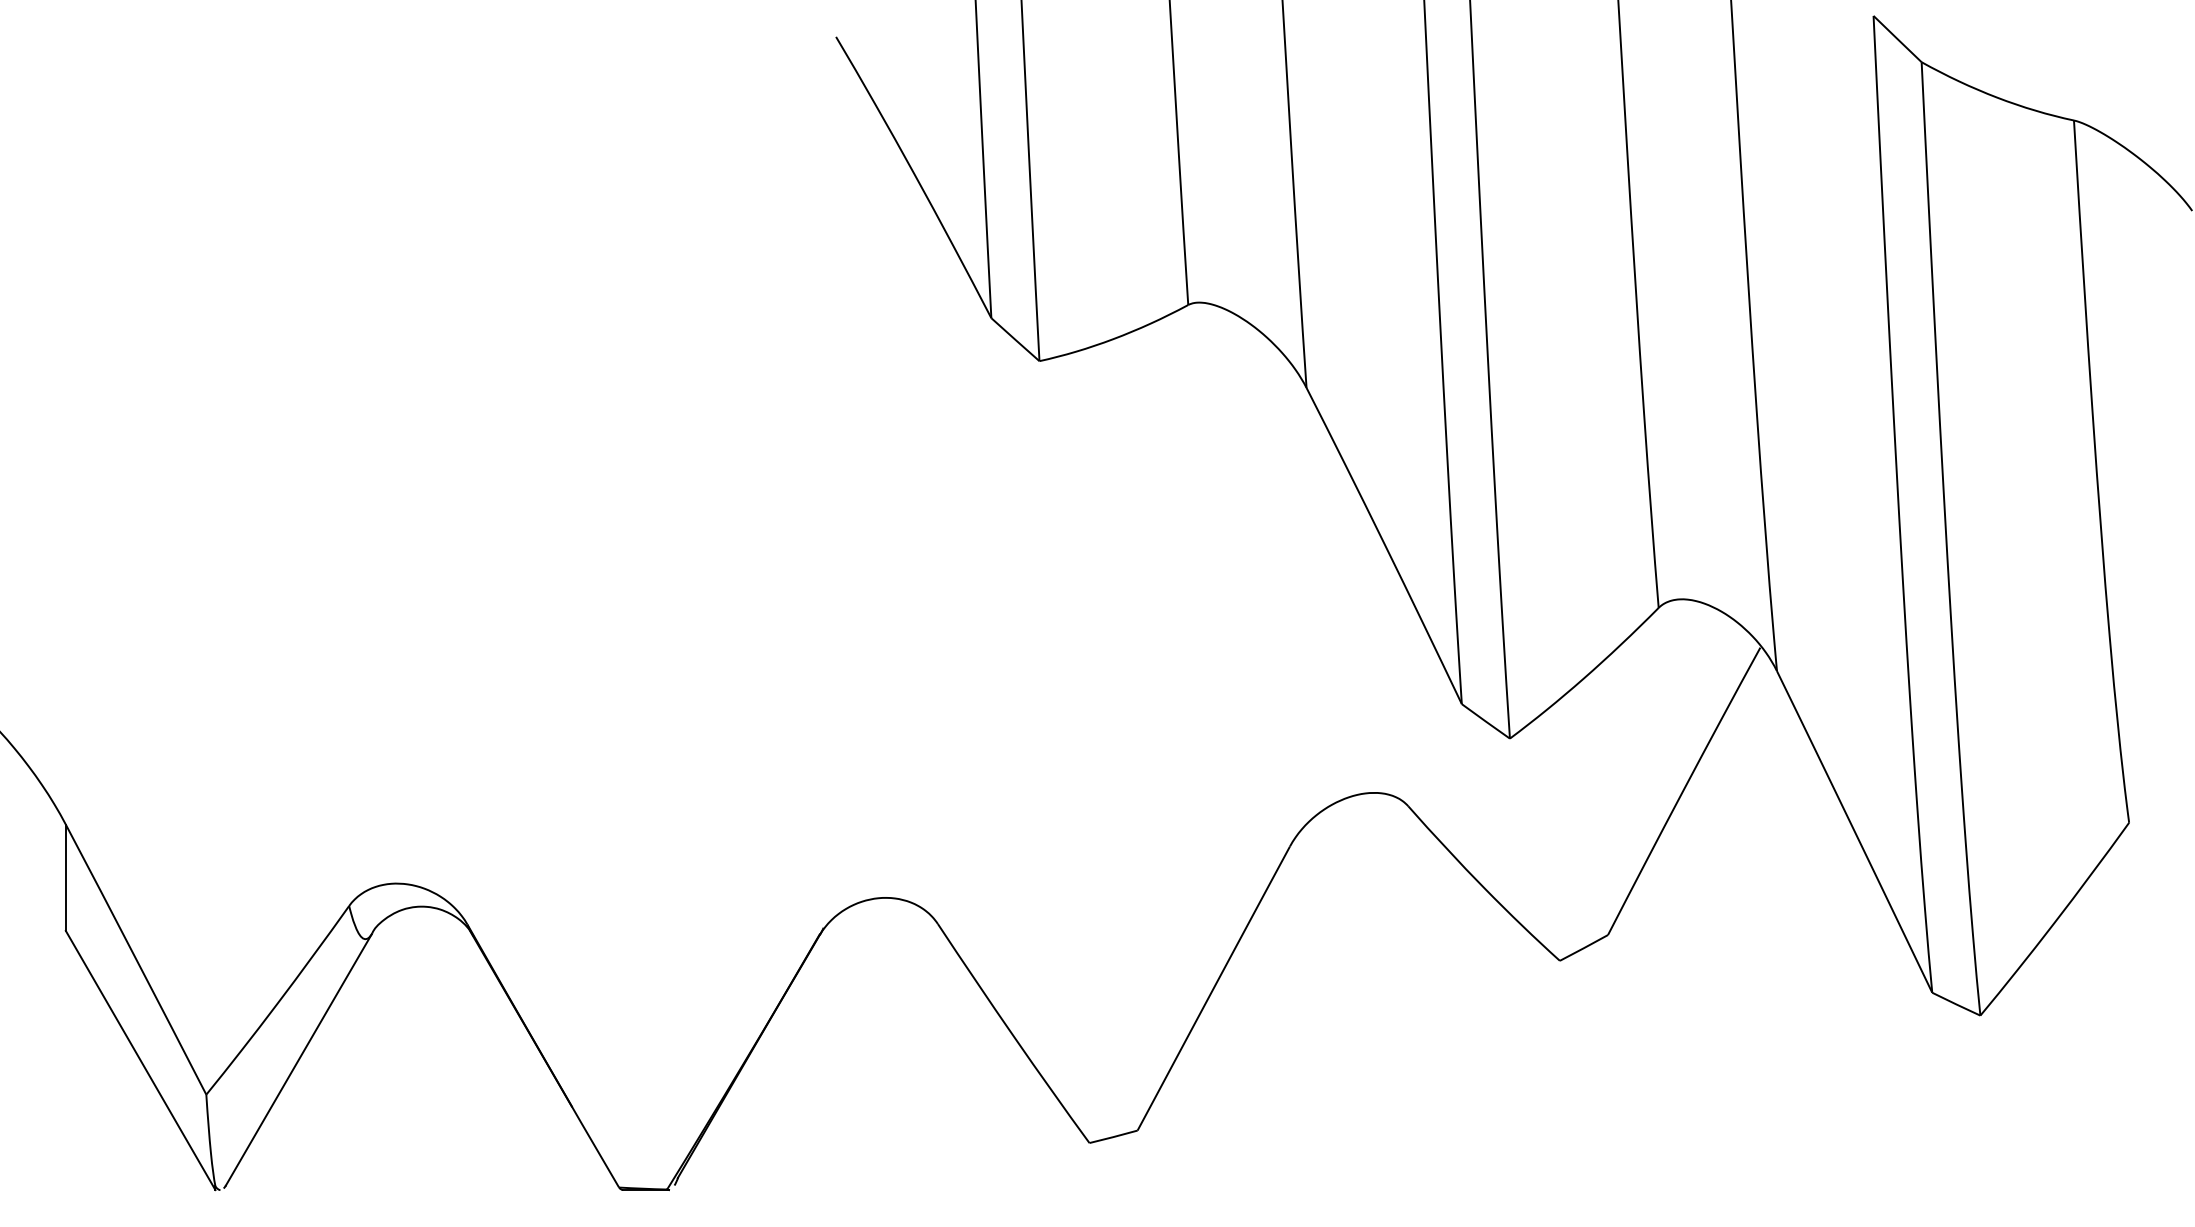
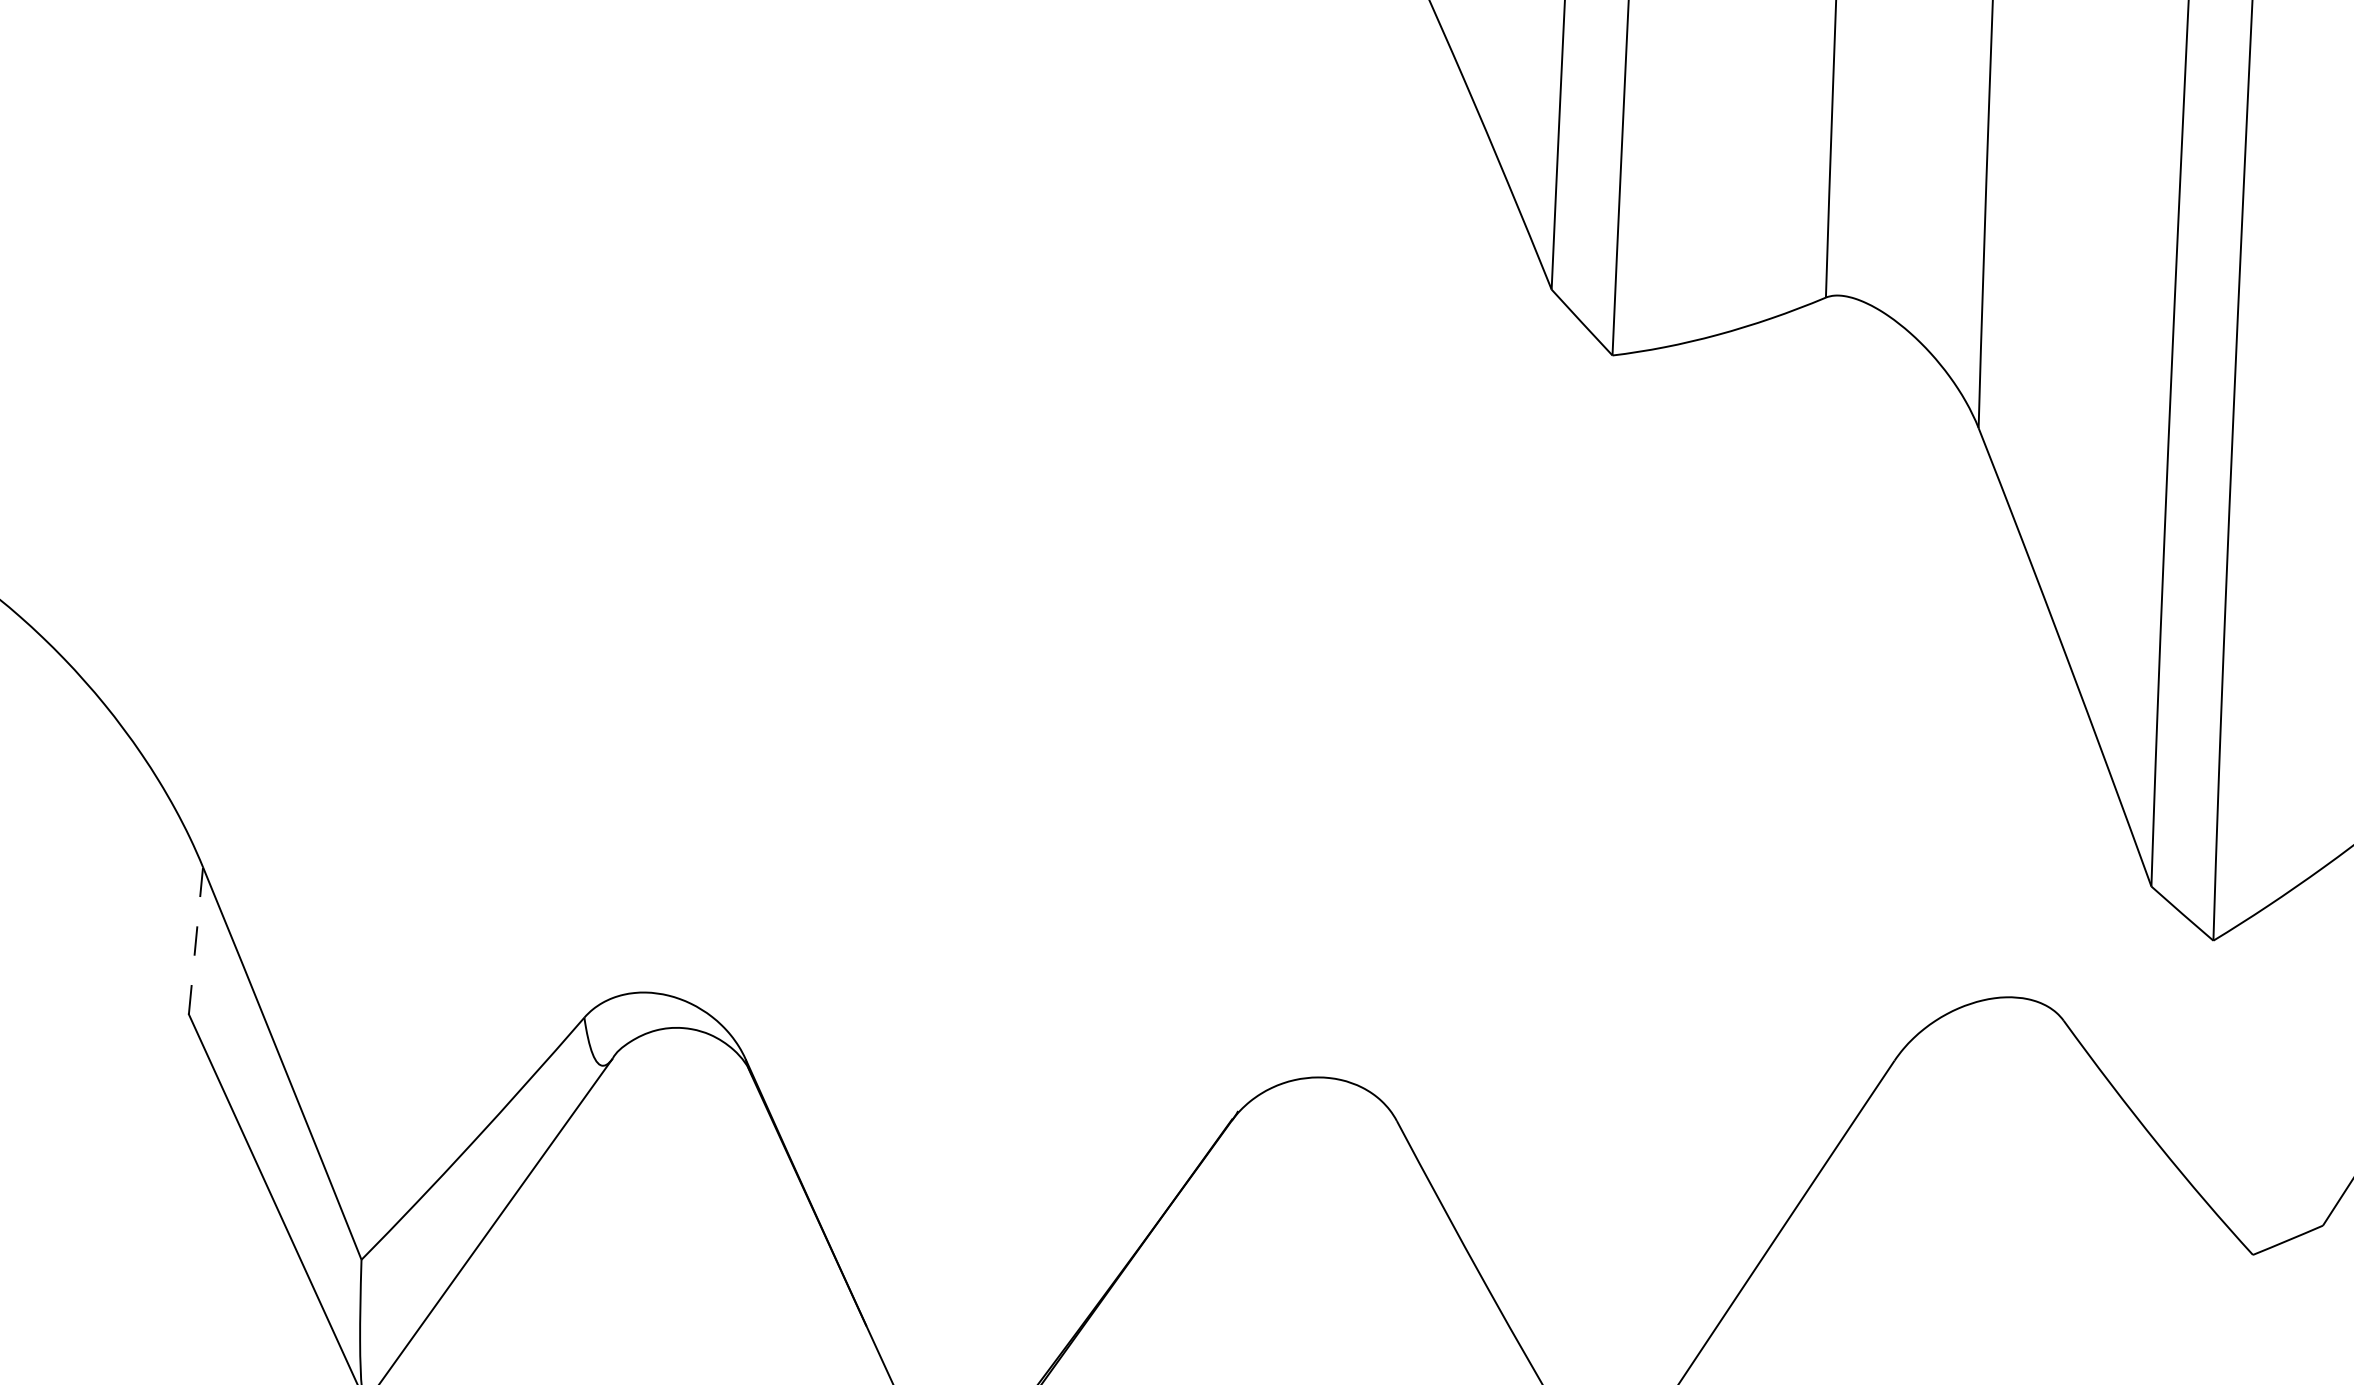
line: (65, 877) -> (195, 940), solid -> dashed

